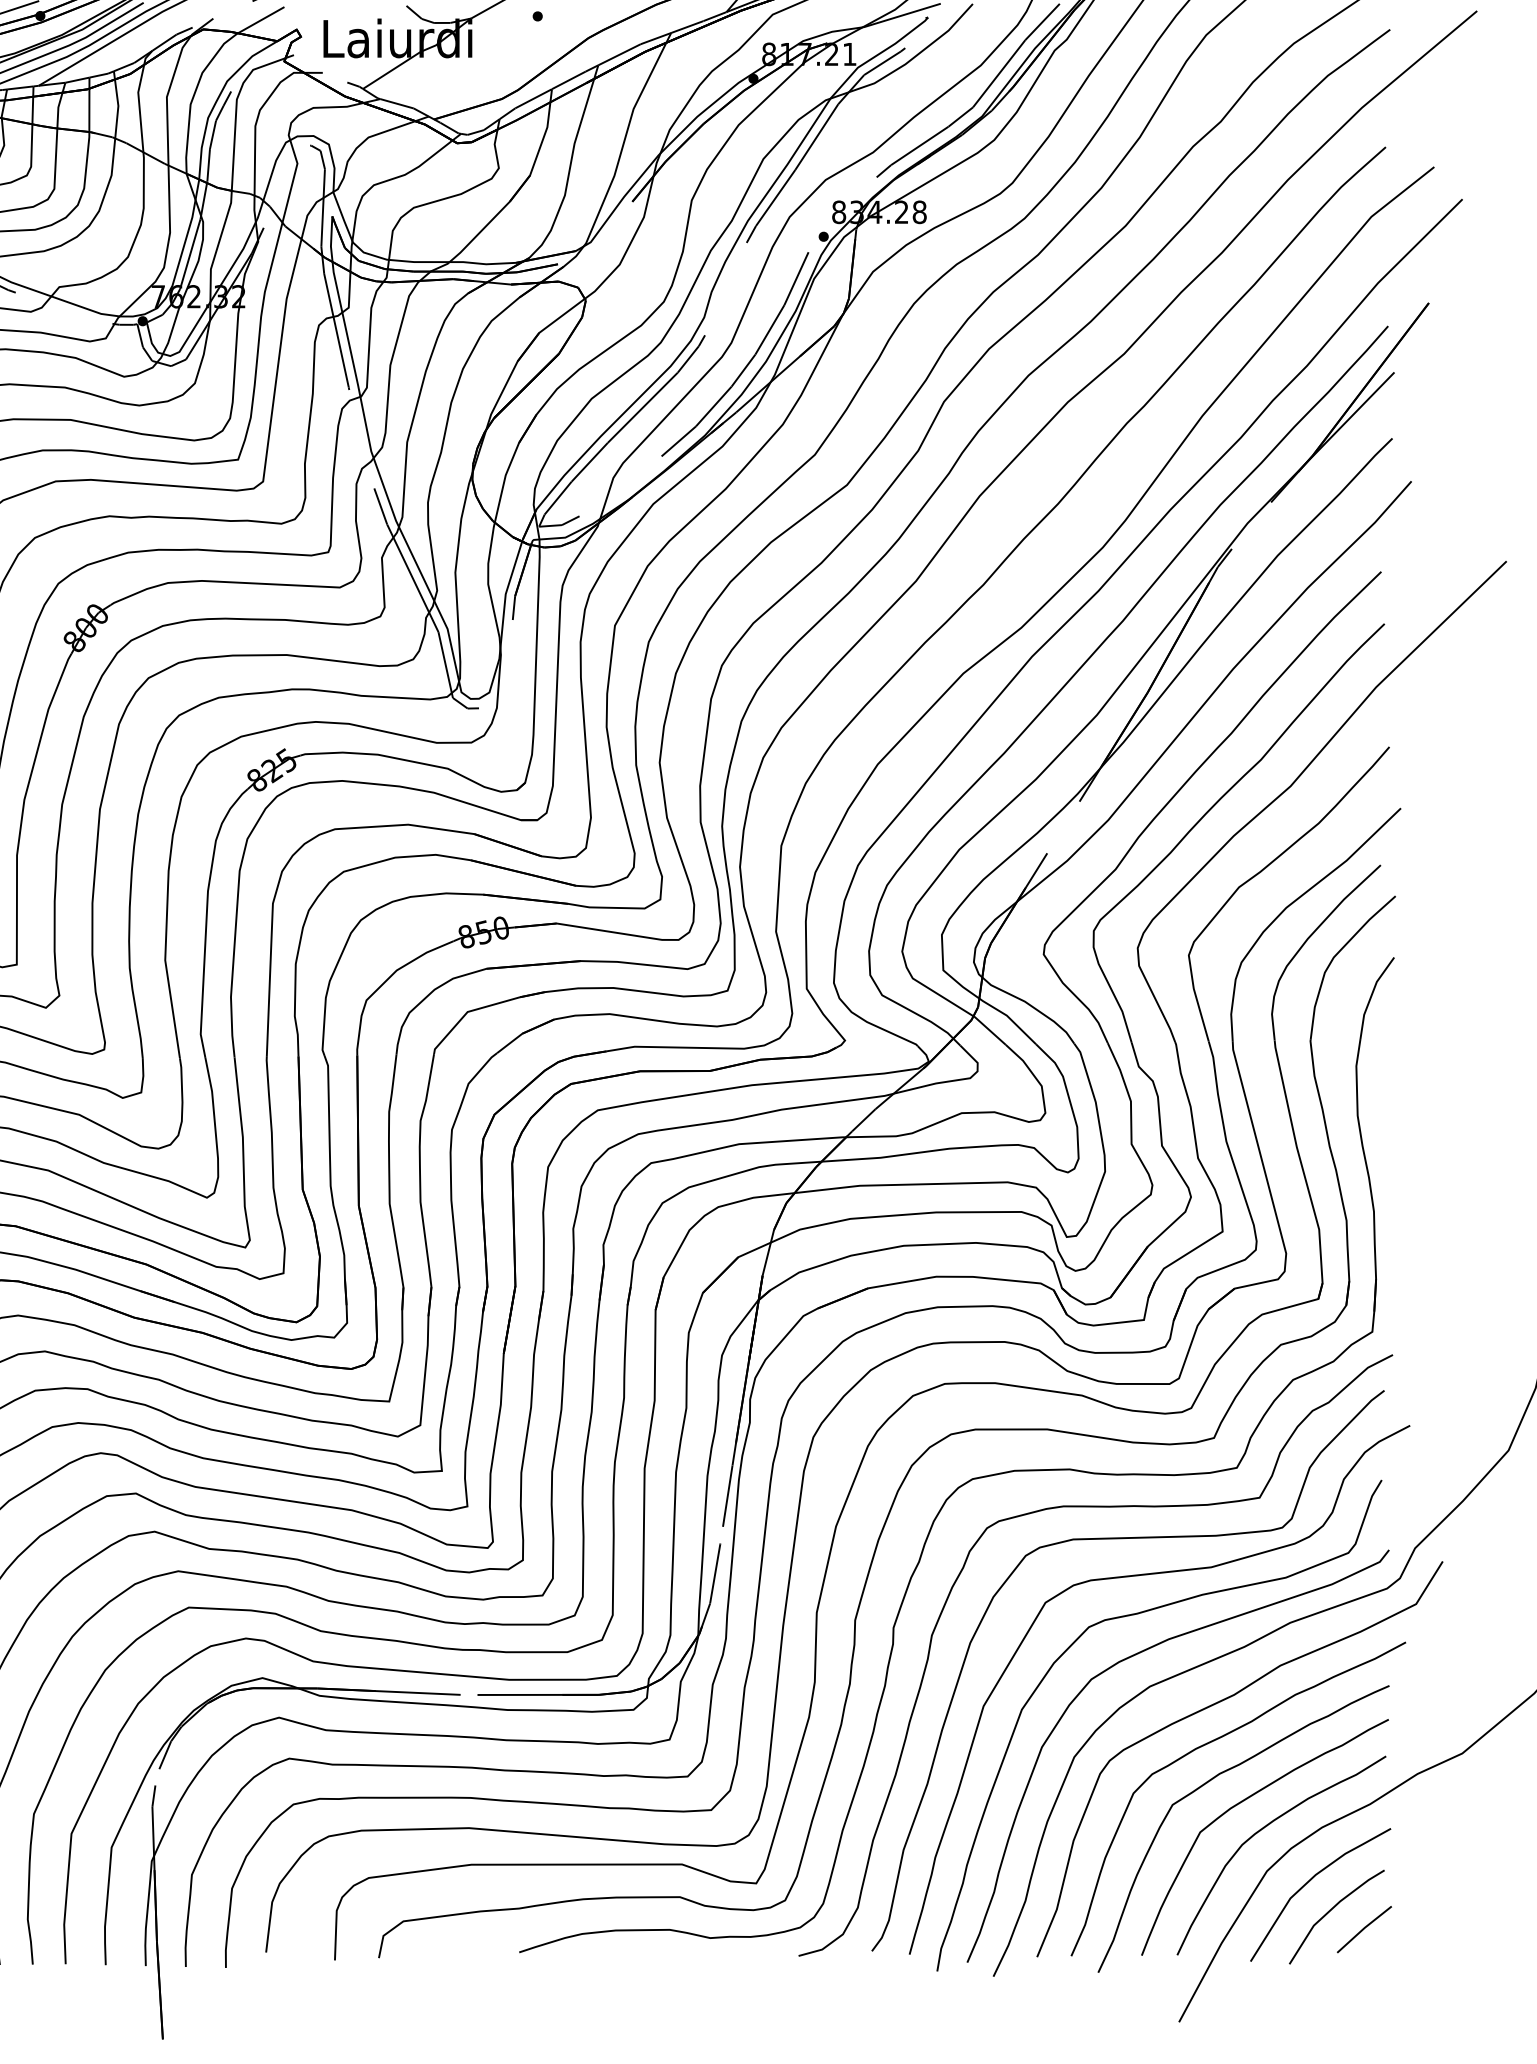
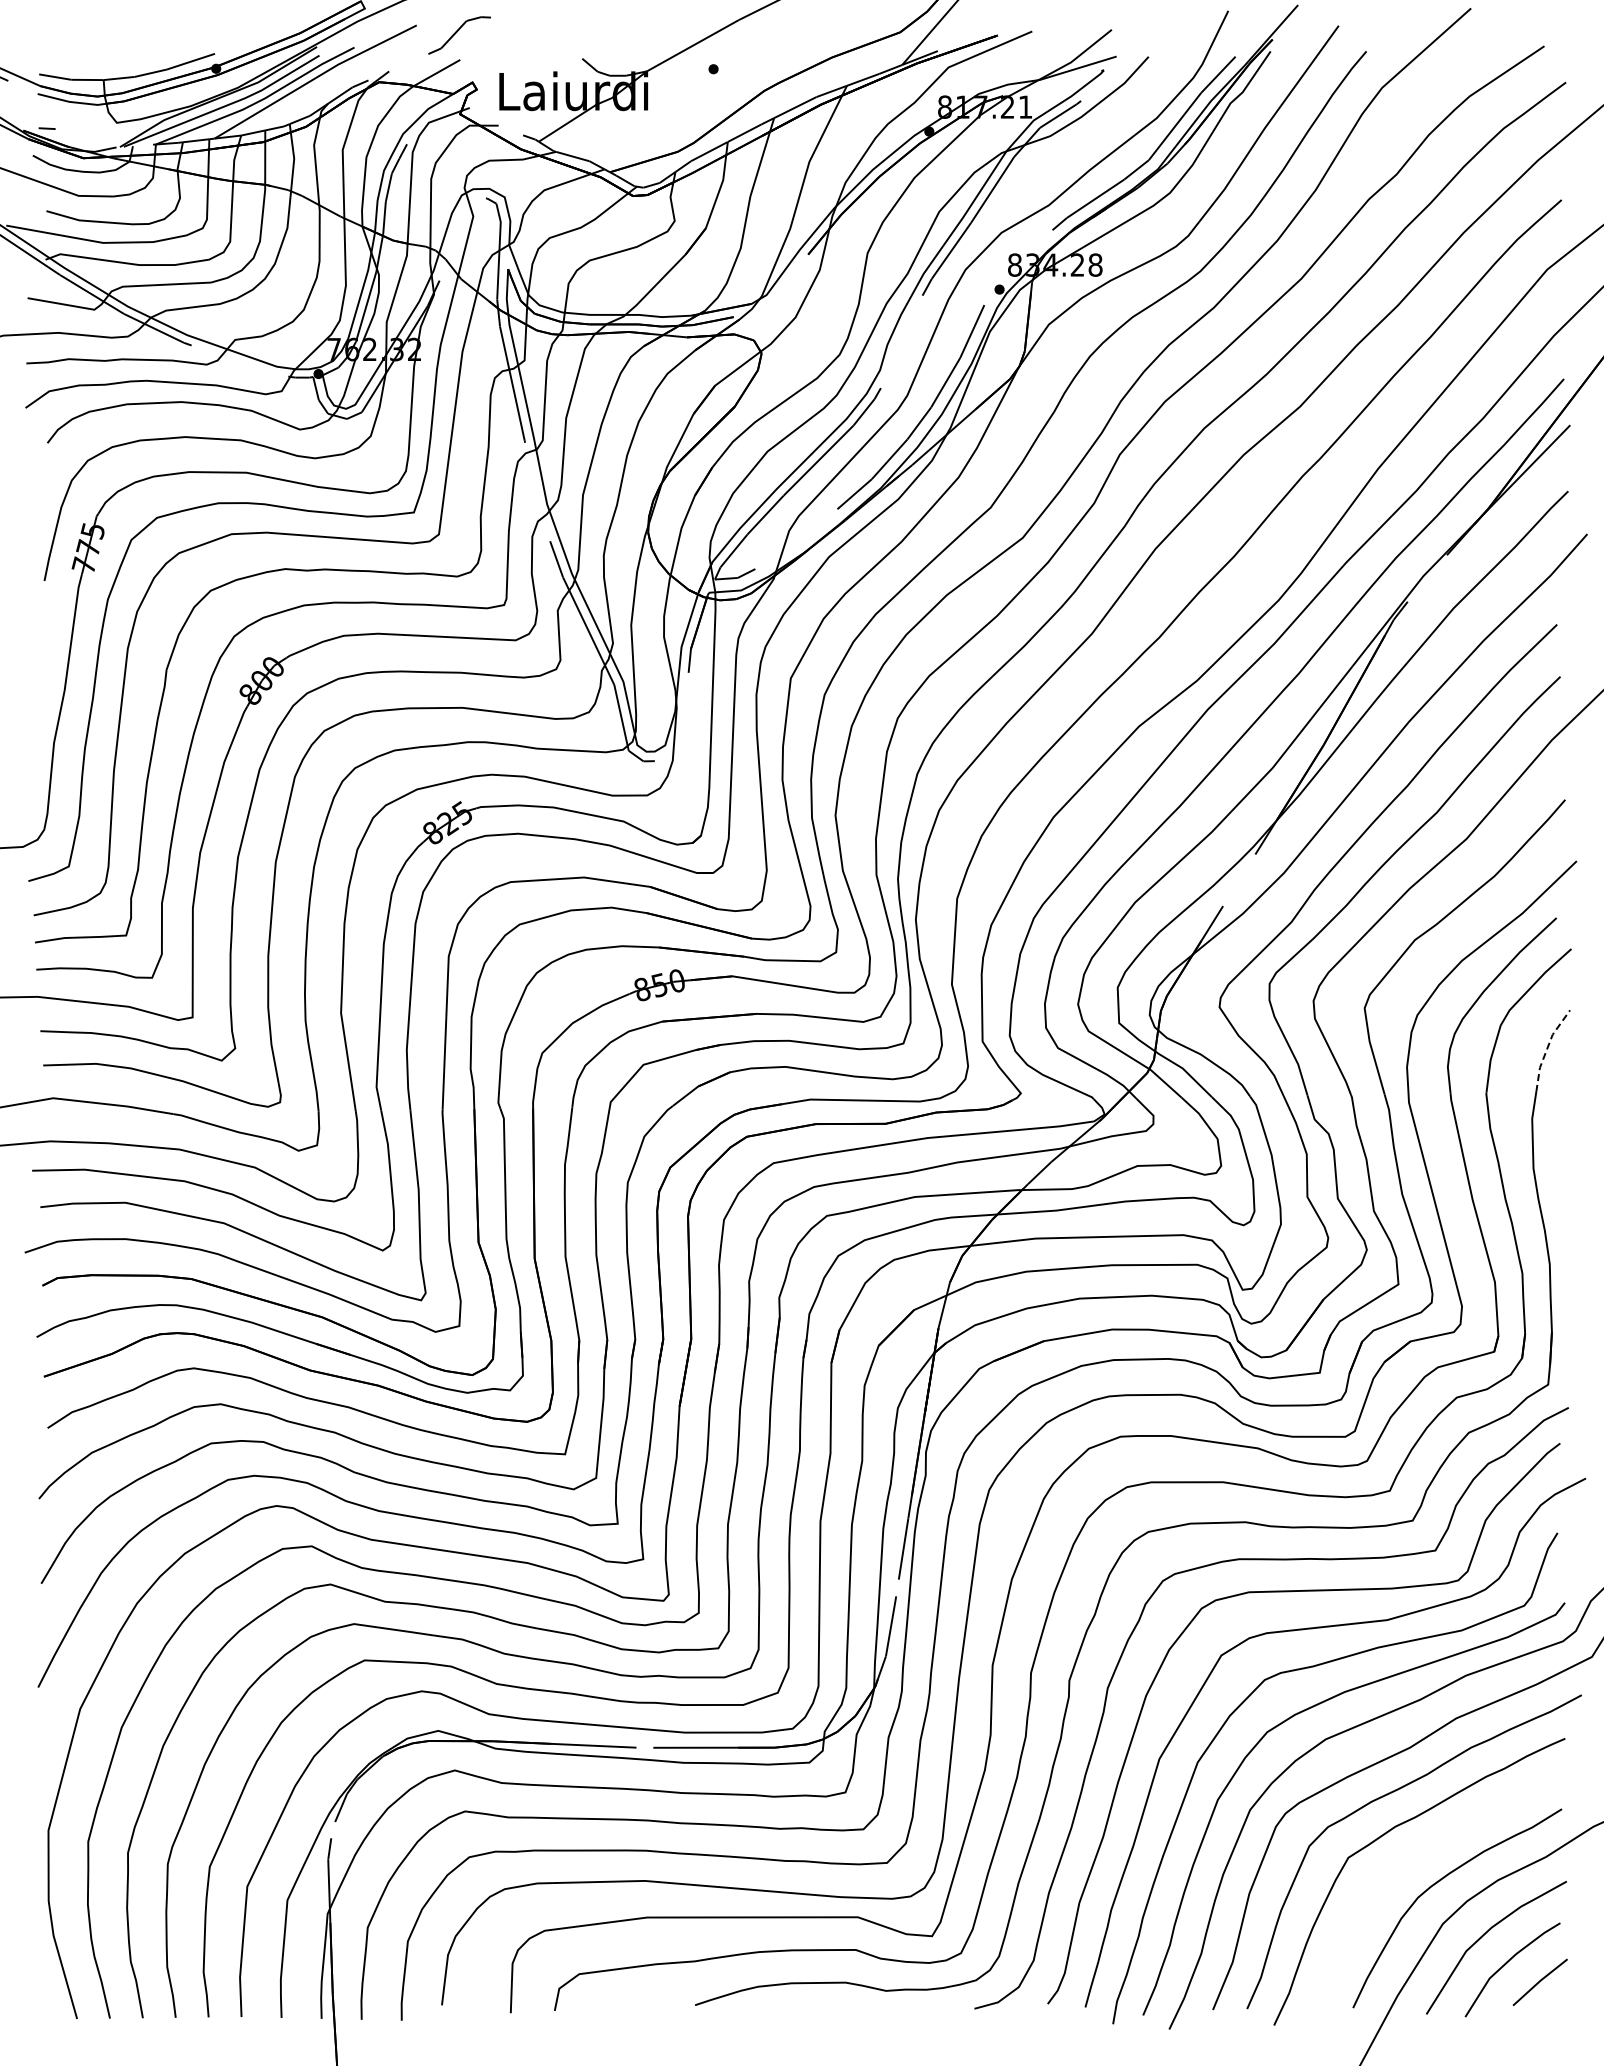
line: (1371, 995) -> (1547, 1048), solid -> dashed
curve: (1245, 1800) -> (1421, 1853), removed

